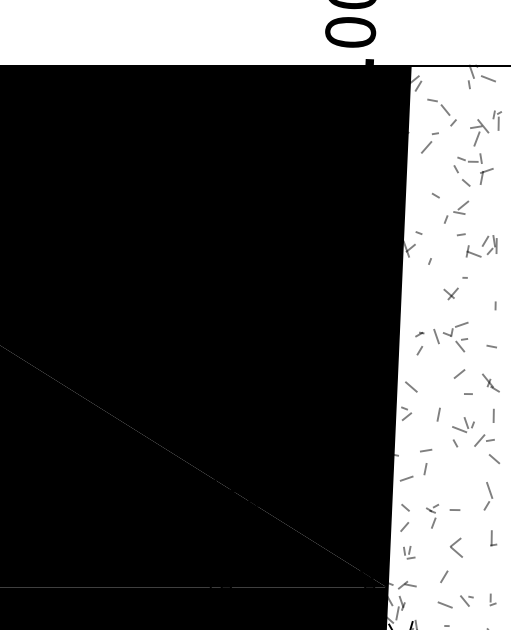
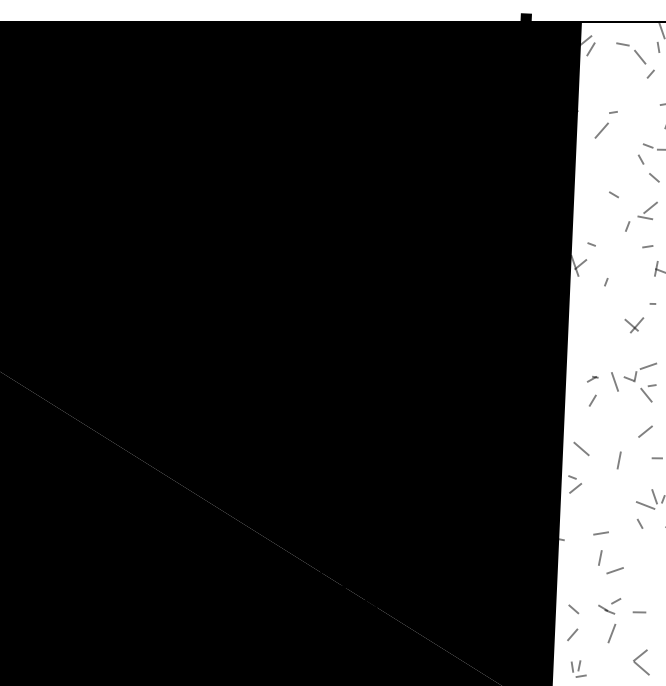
part: (441, 112) -> (634, 60), moved
line: (438, 414) -> (618, 460), moved
line: (406, 478) -> (614, 570), moved
part: (432, 516) -> (609, 620), size x1.43

